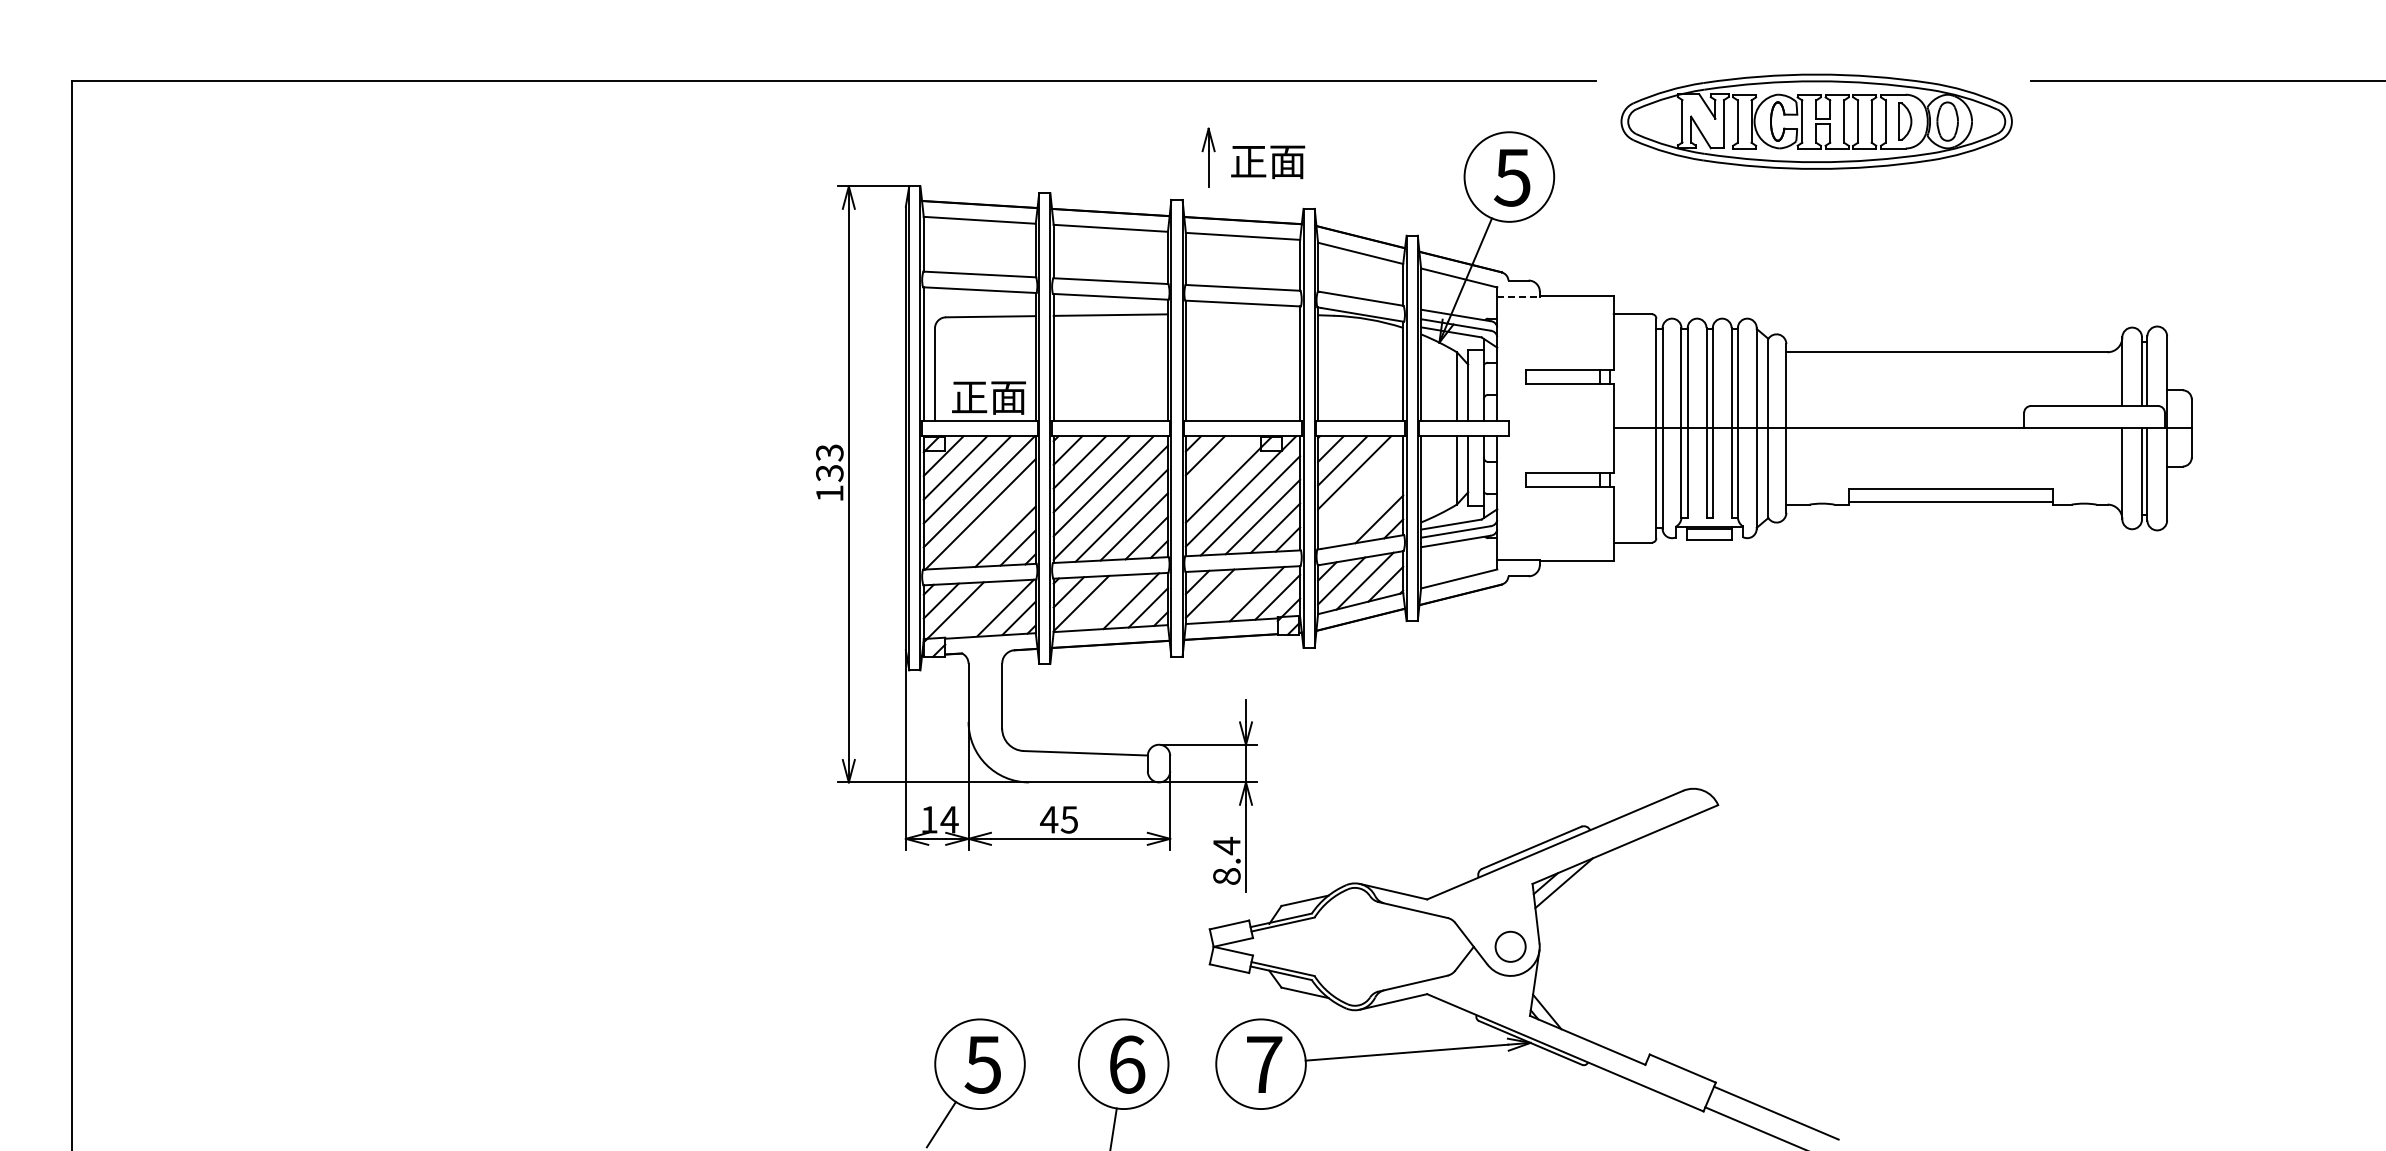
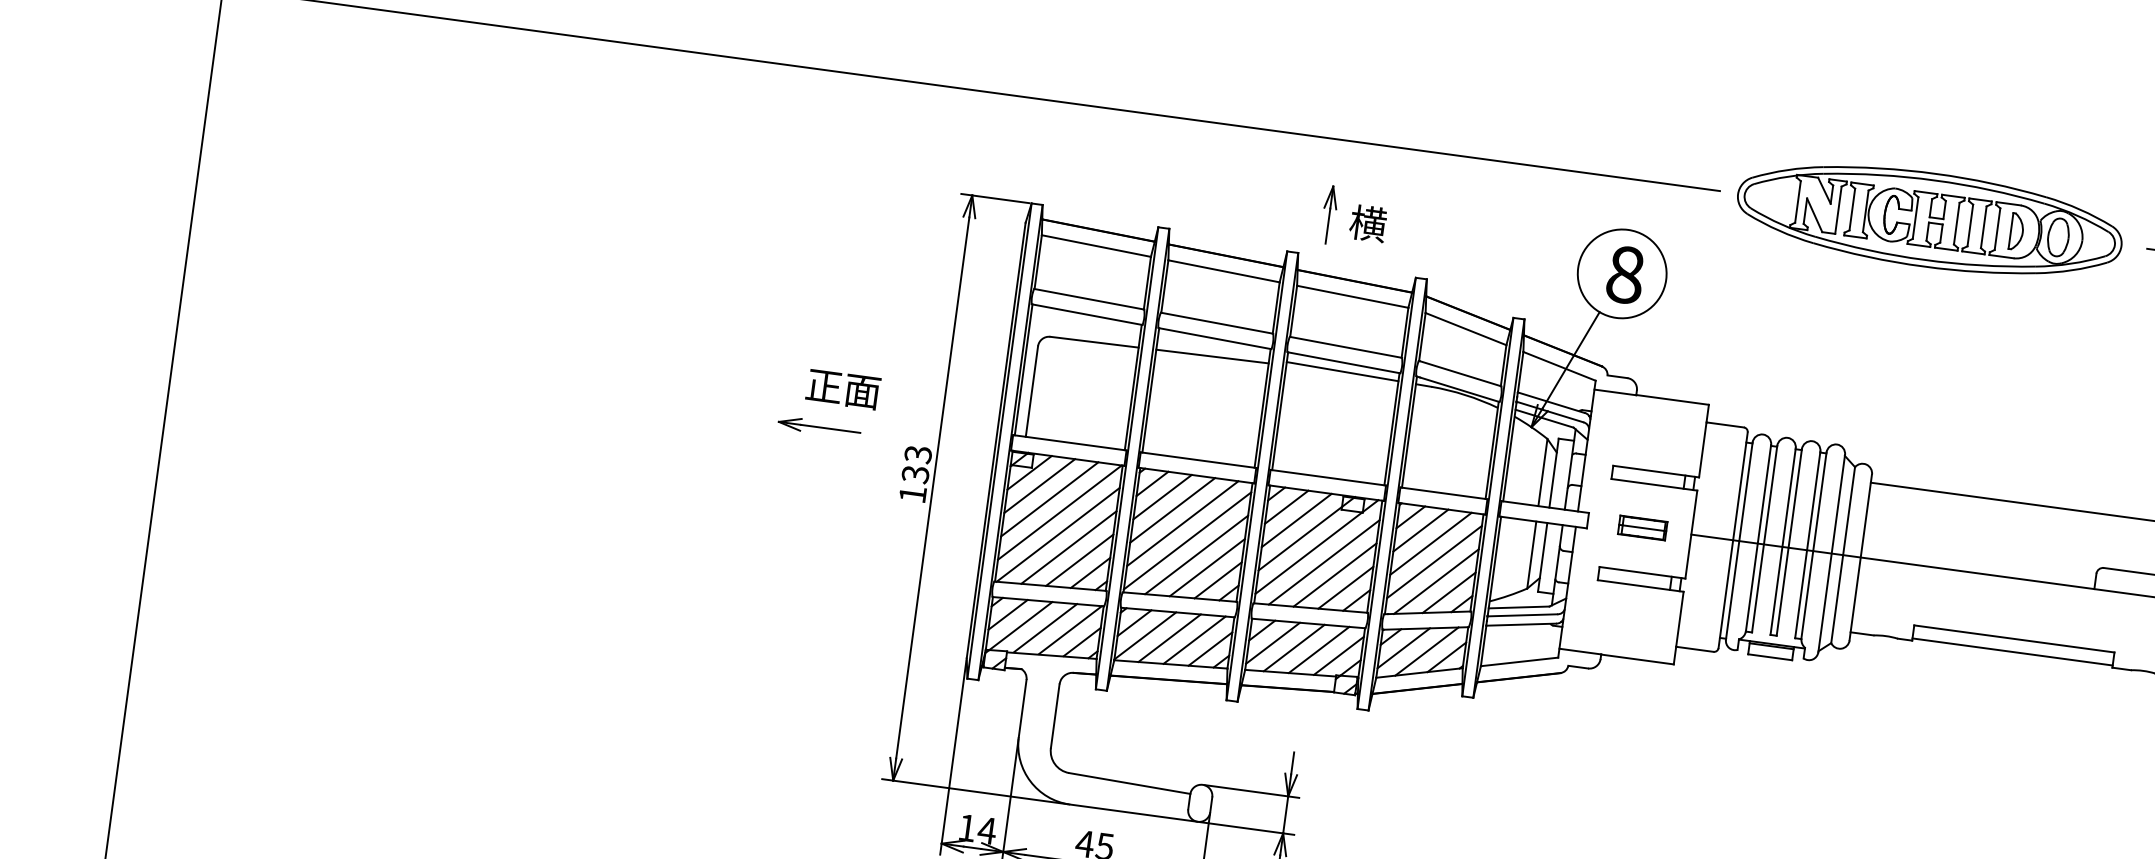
part: (1816, 121) -> (1929, 219), moved
text: (1267, 161) -> (1386, 226), 正面 -> 横
text: (1512, 177) -> (1625, 274), 5 -> 8
line: (1519, 296) -> (1616, 392), dashed -> solid
line: (1242, 312) -> (1342, 371), added
text: (988, 397) -> (842, 388), moved
part: (1563, 428) -> (1641, 527), added
part: (727, 438) -> (819, 426), added
line: (1216, 467) -> (1296, 520), added
line: (1360, 490) -> (1434, 561), added
line: (1365, 509) -> (1436, 581), added
line: (992, 525) -> (1068, 547), added
line: (1231, 595) -> (1293, 647), added
line: (1106, 602) -> (1170, 638), added
line: (980, 608) -> (1045, 627), added

